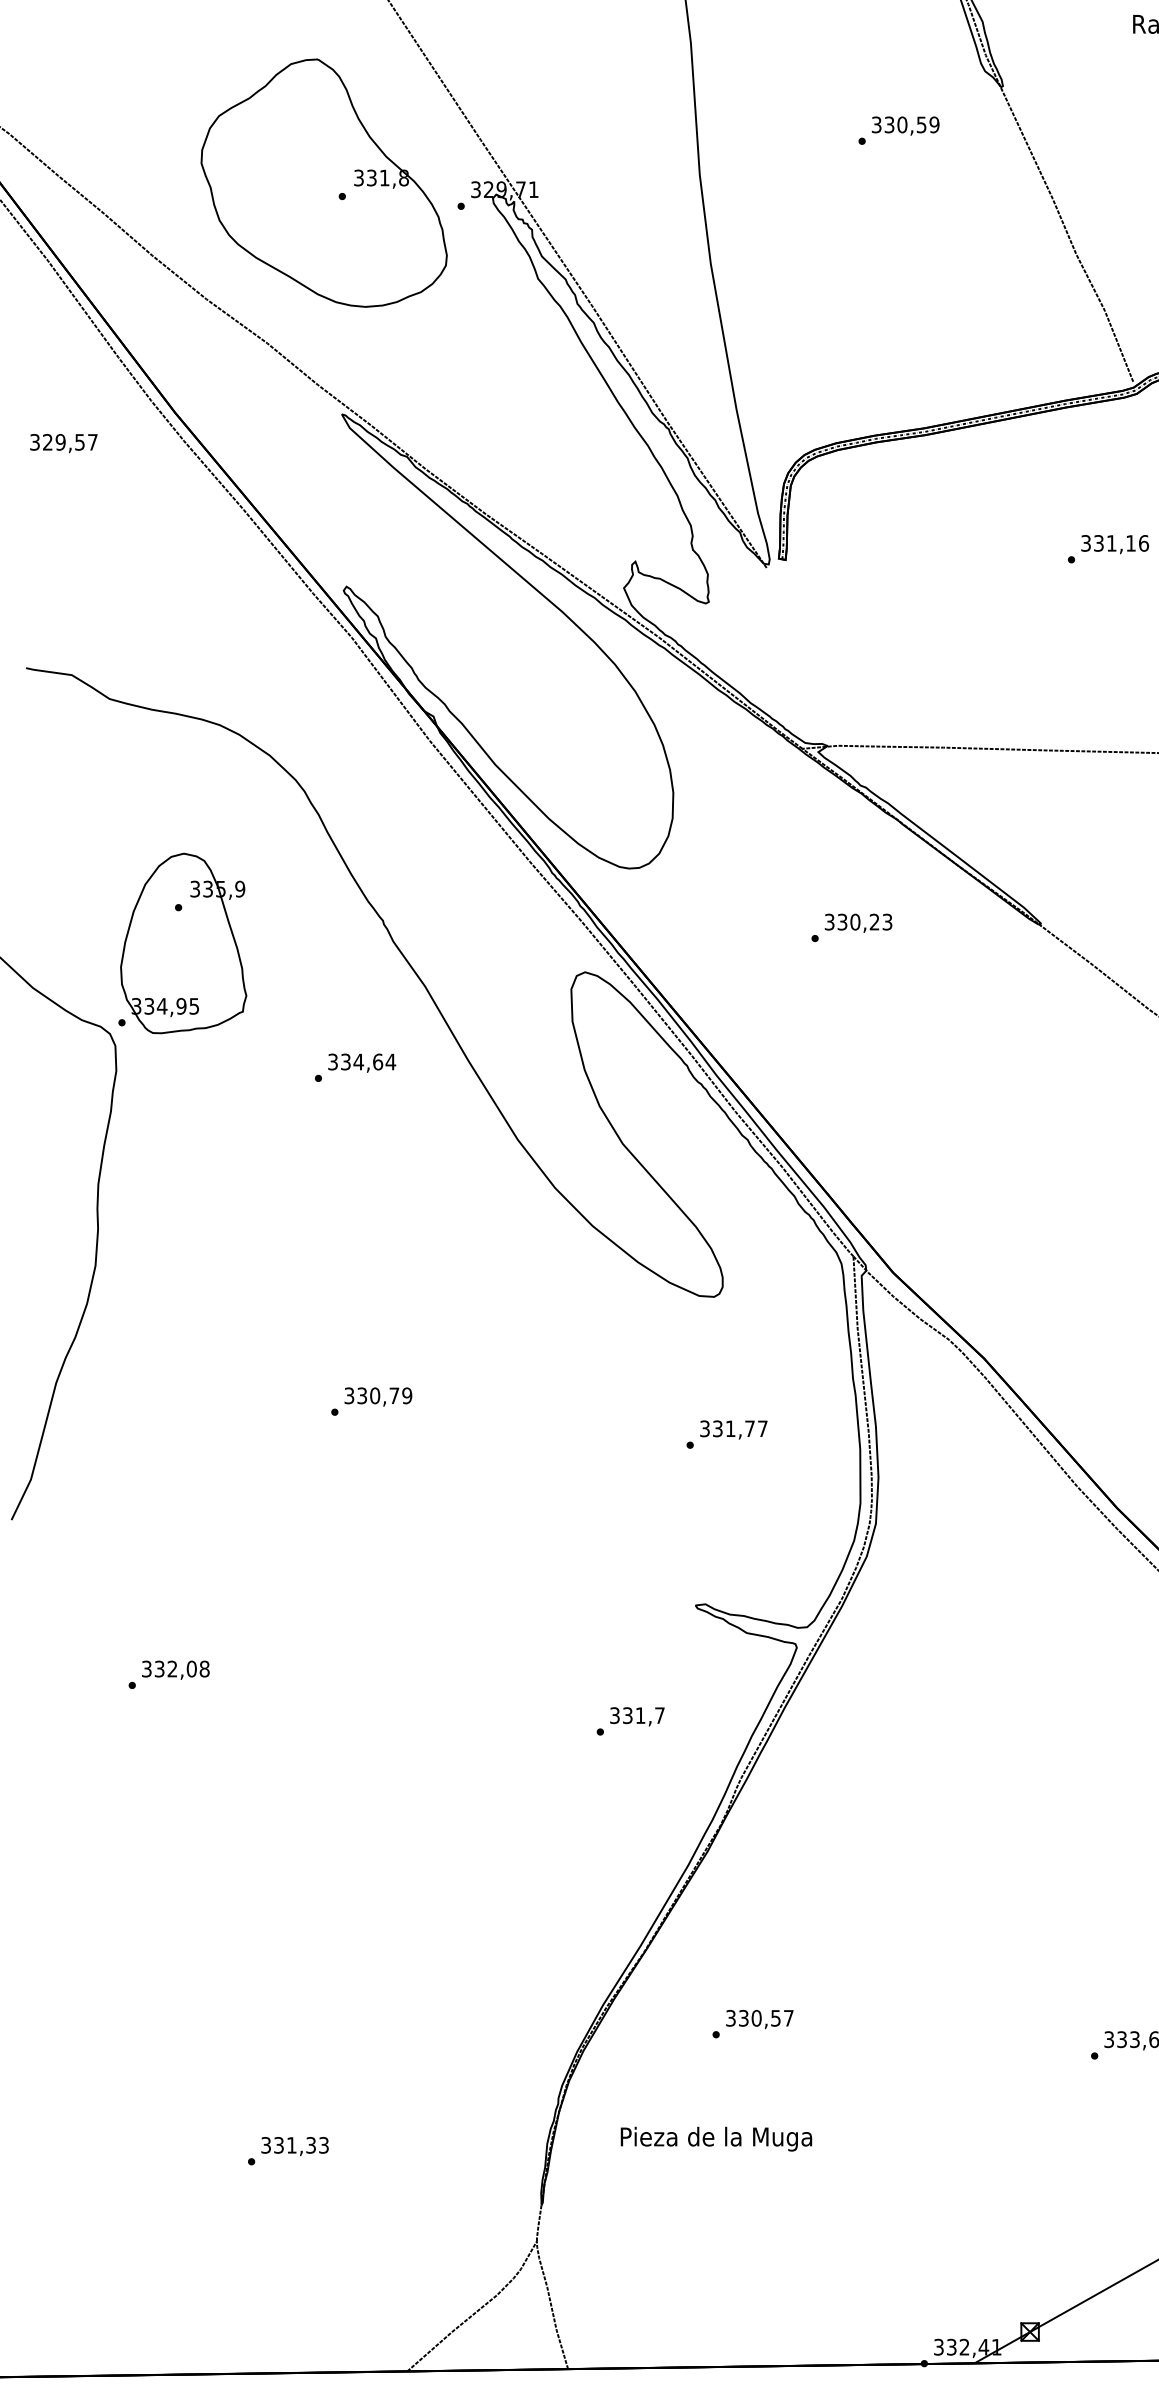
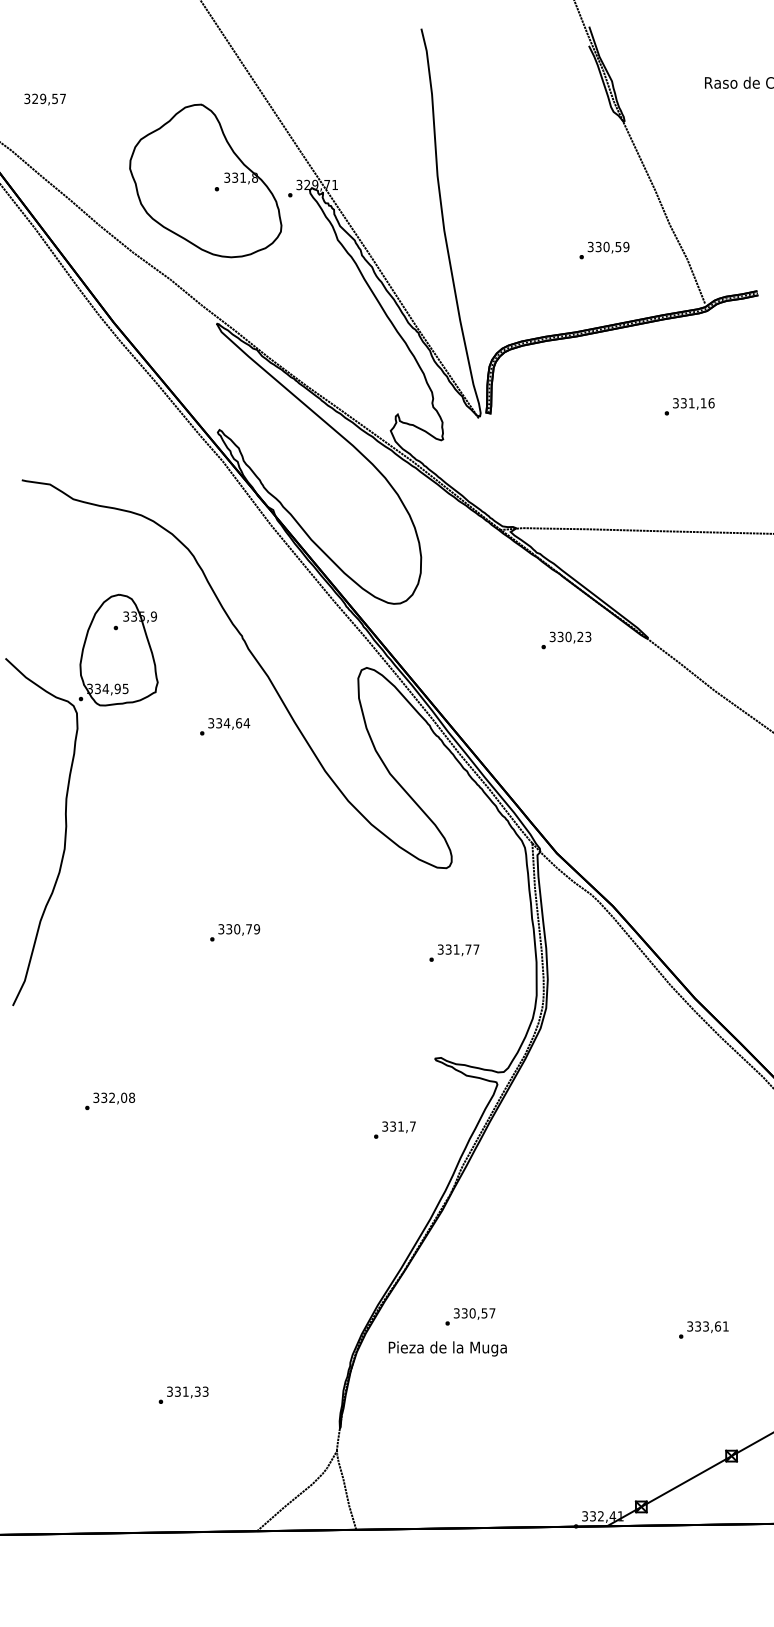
text: (899, 130) -> (604, 250), moved
text: (62, 443) -> (44, 99), moved
text: (852, 927) -> (566, 640), moved
text: (715, 2138) -> (447, 1348), moved

